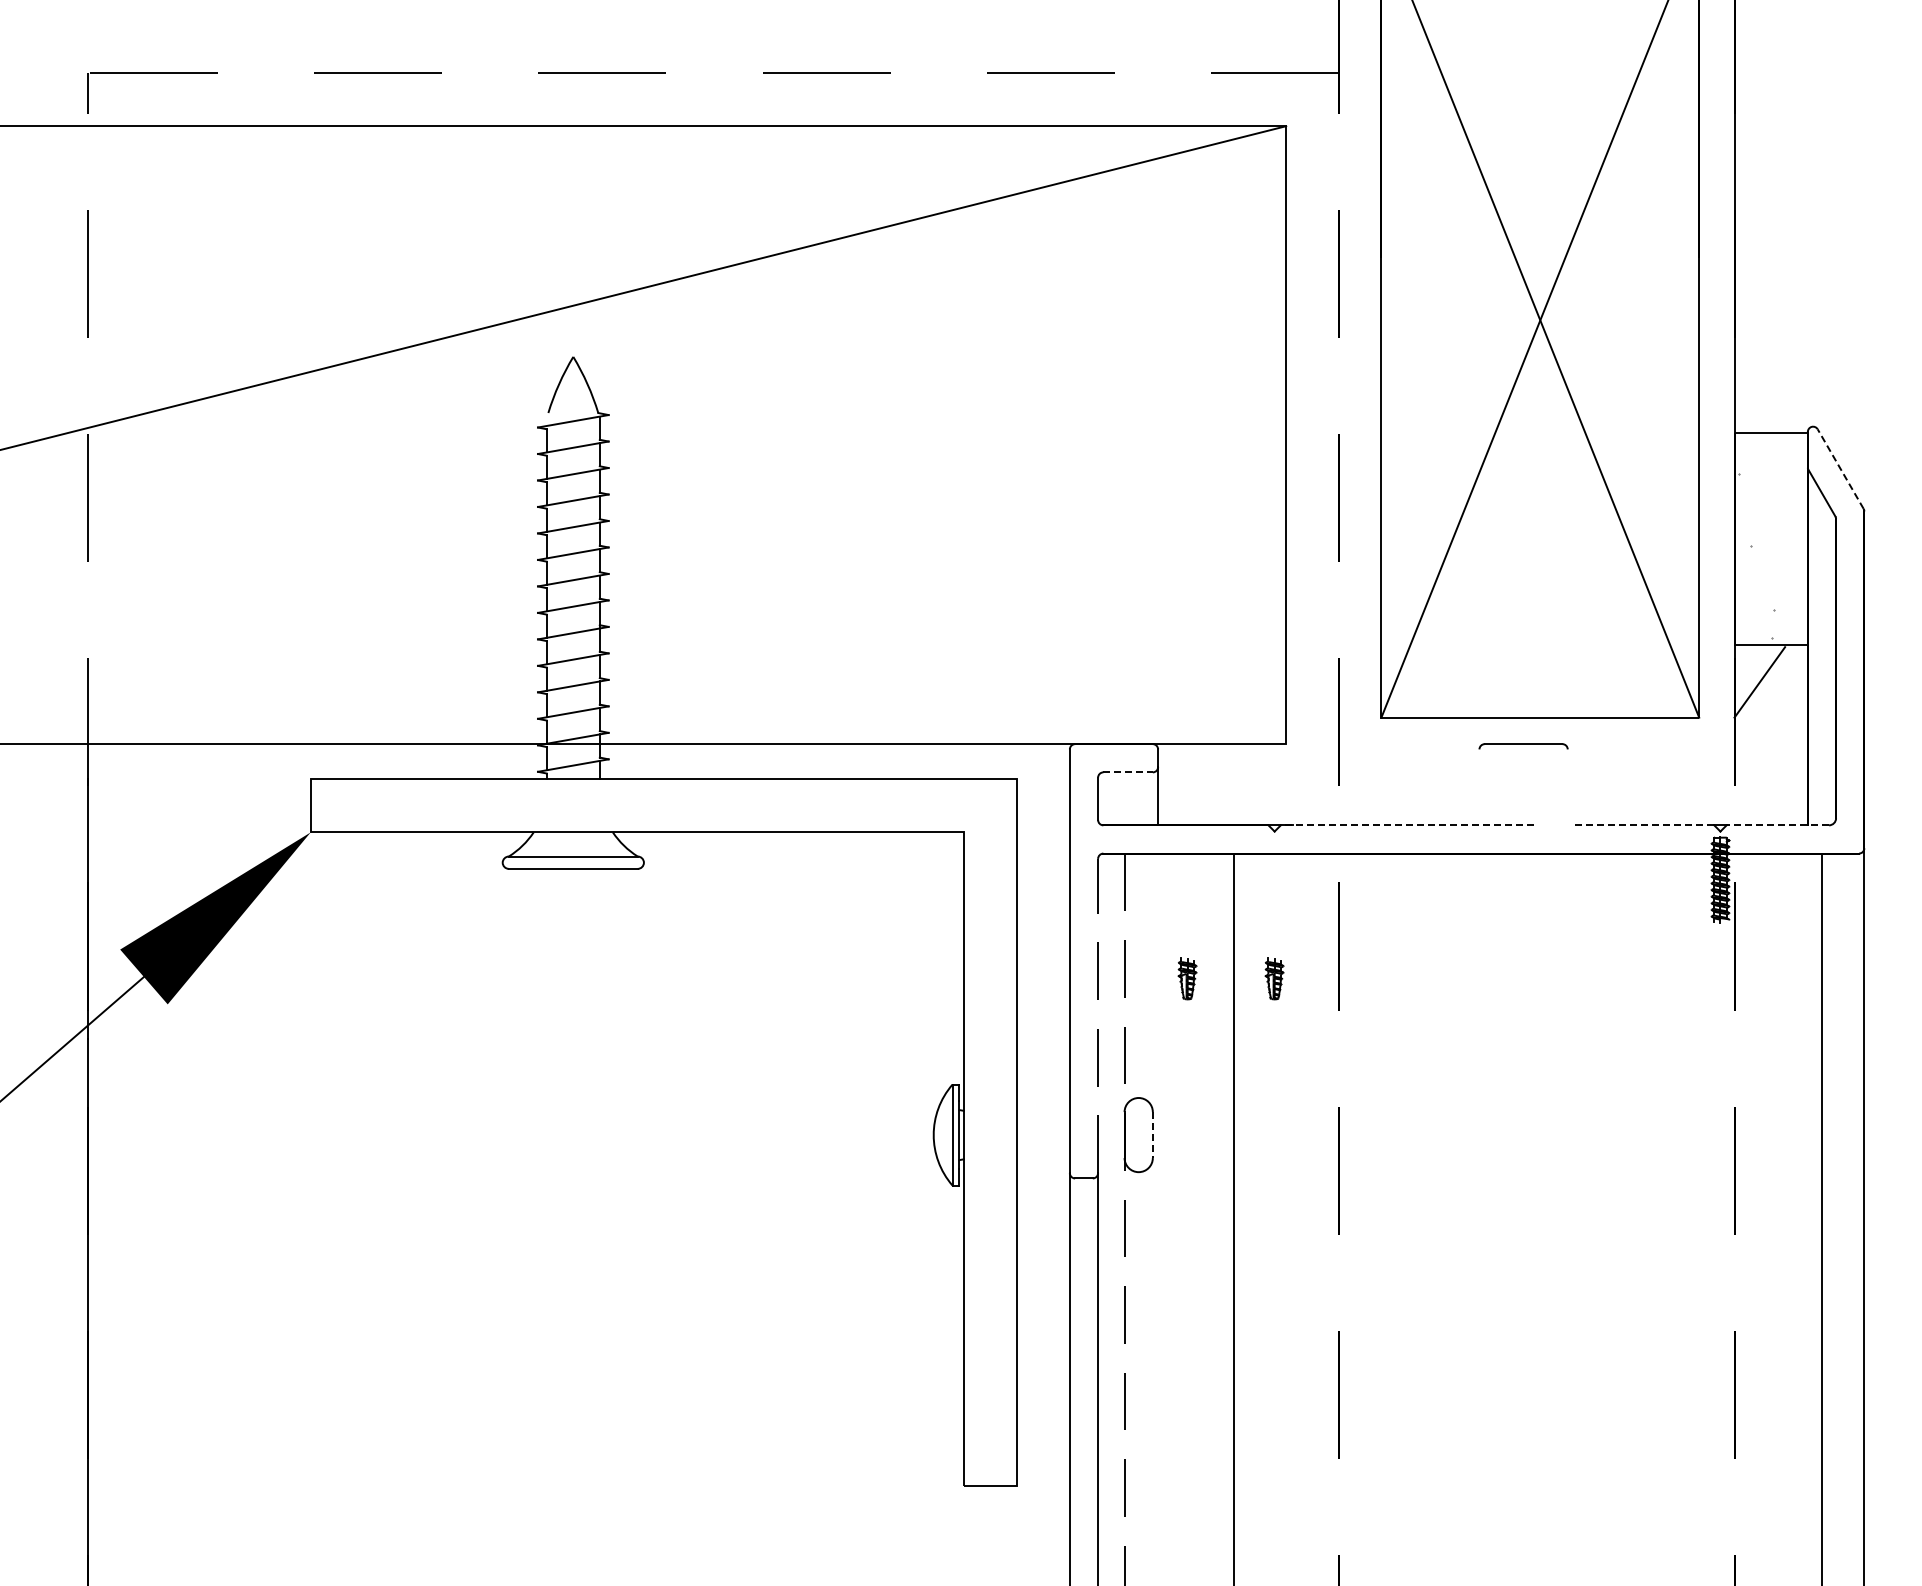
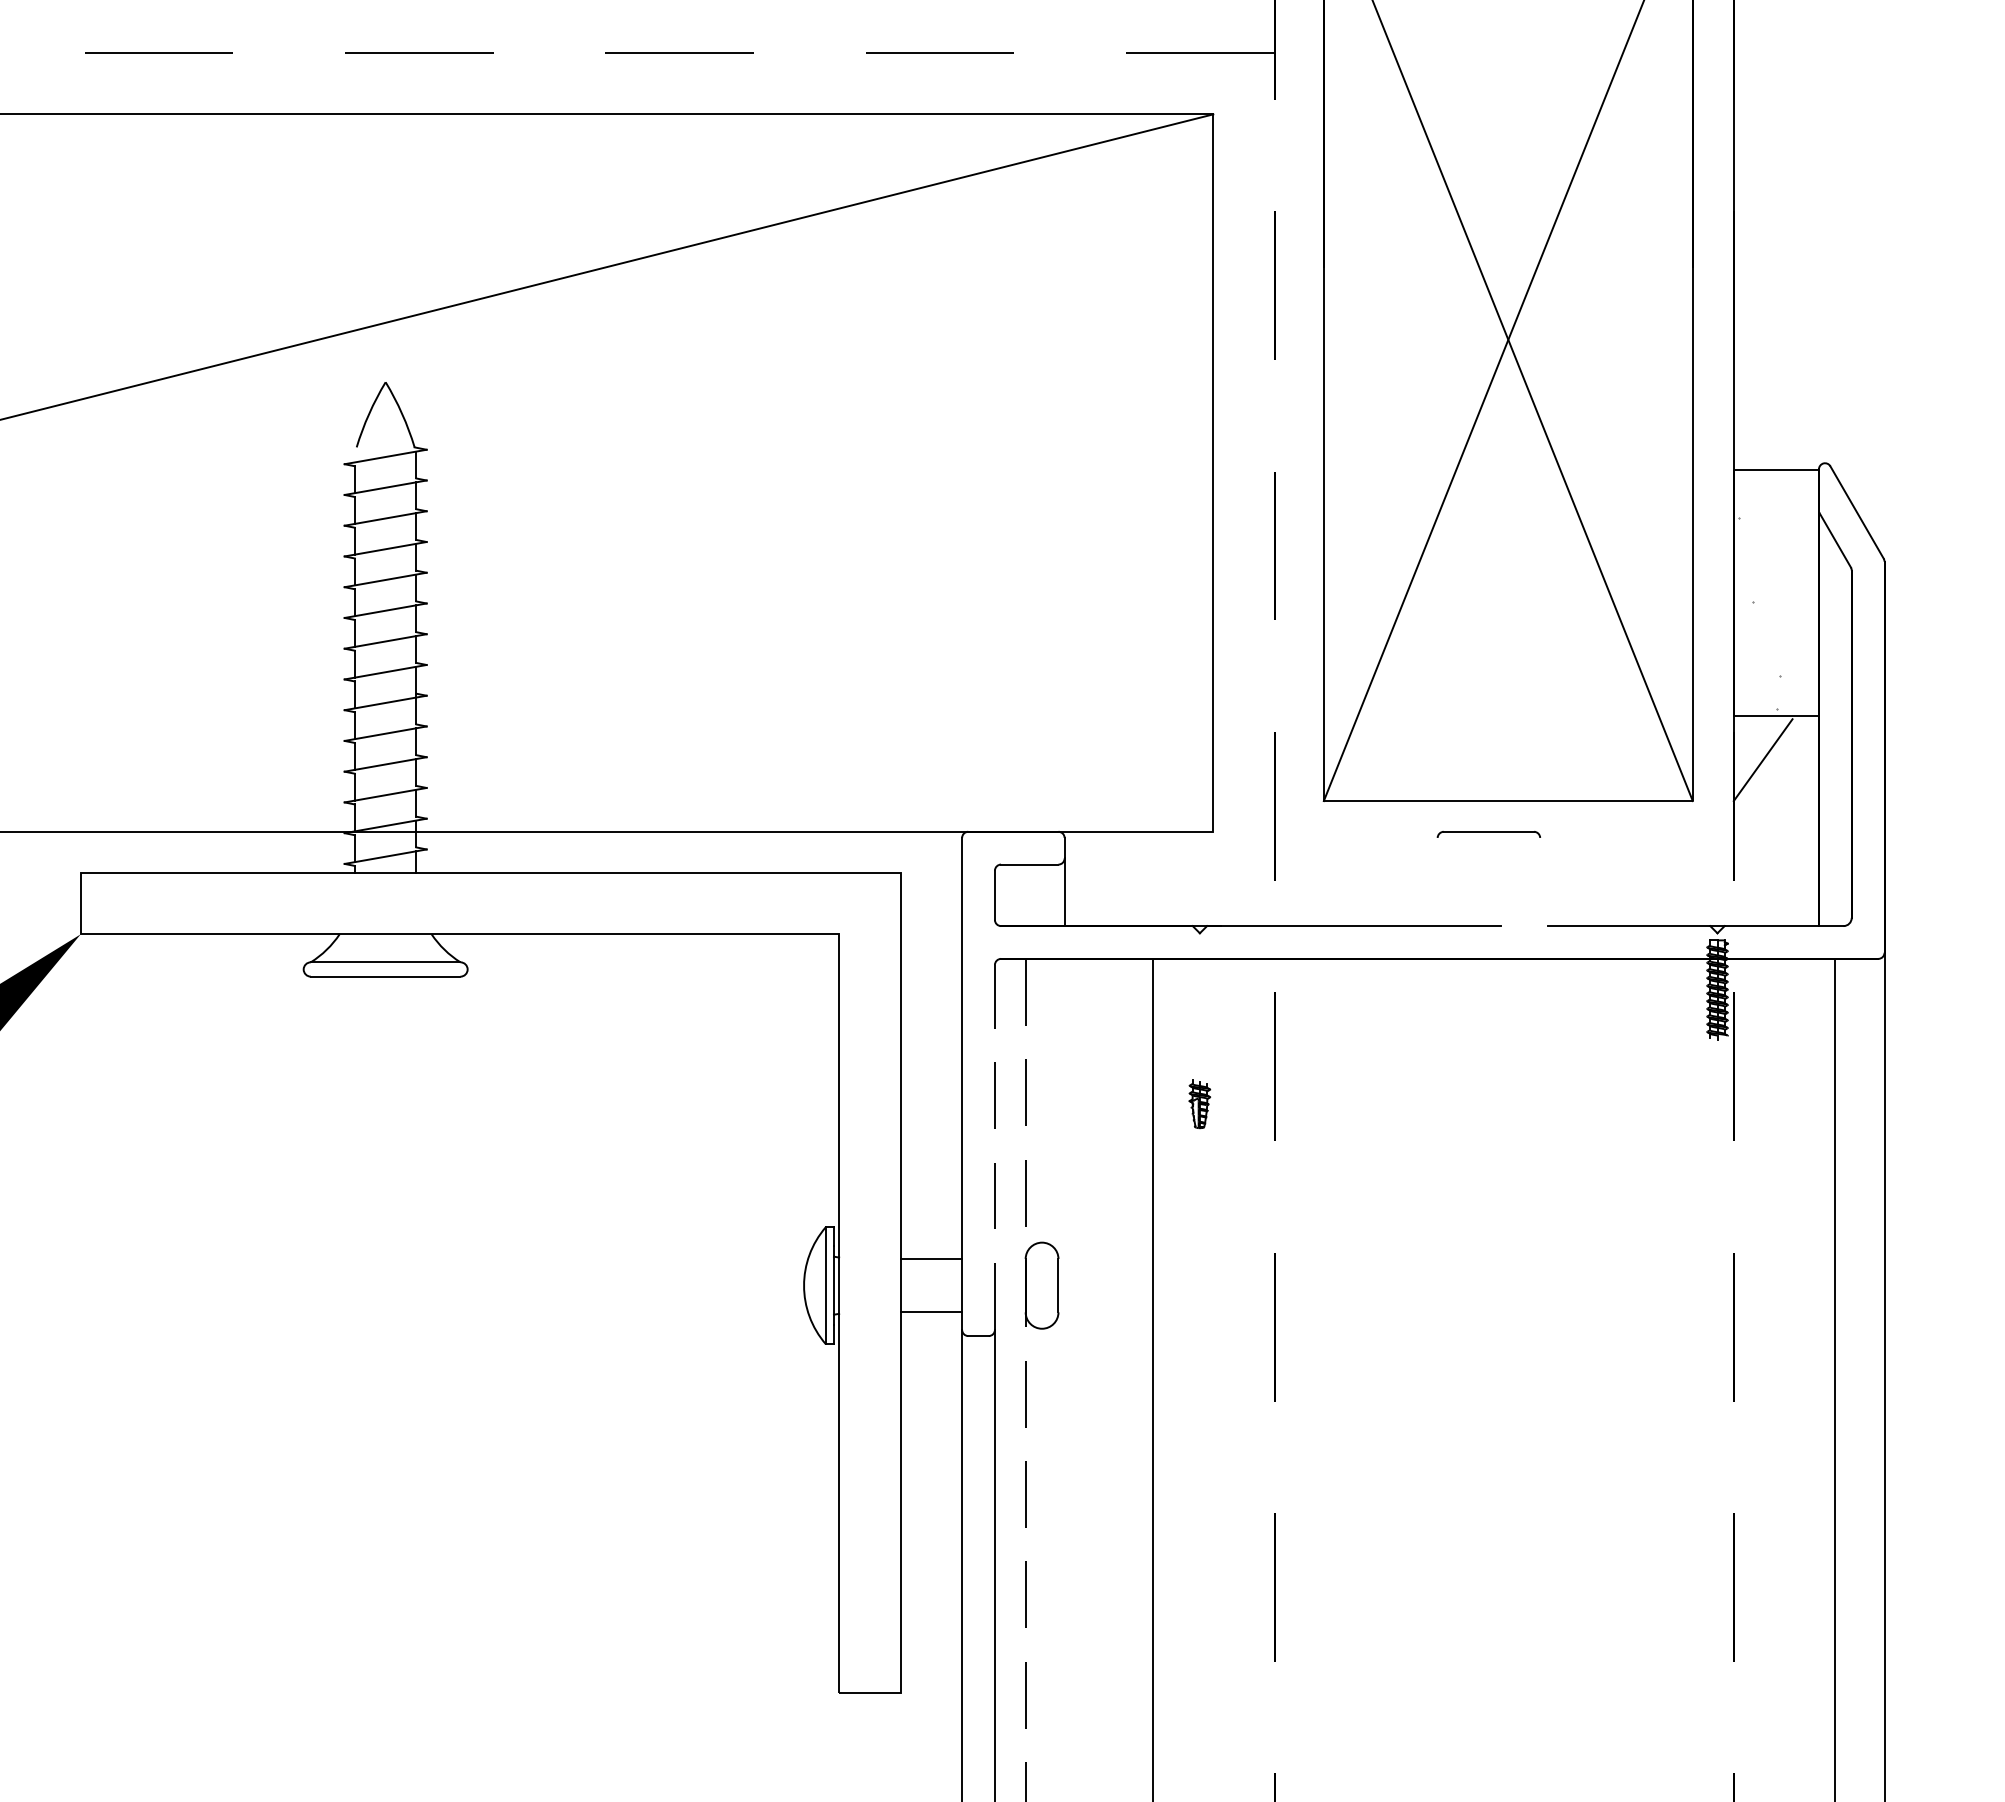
line: (1840, 469) -> (1856, 512), dashed -> solid
line: (1128, 772) -> (1030, 864), dashed -> solid
line: (1407, 825) -> (1354, 926), dashed -> solid
line: (1644, 825) -> (1629, 926), dashed -> solid
line: (1777, 825) -> (1783, 926), dashed -> solid
part: (1187, 978) -> (1098, 1103), removed
line: (1042, 1112) -> (930, 1259), added
line: (1152, 1135) -> (1058, 1286), dashed -> solid
line: (1042, 1158) -> (930, 1312), added

